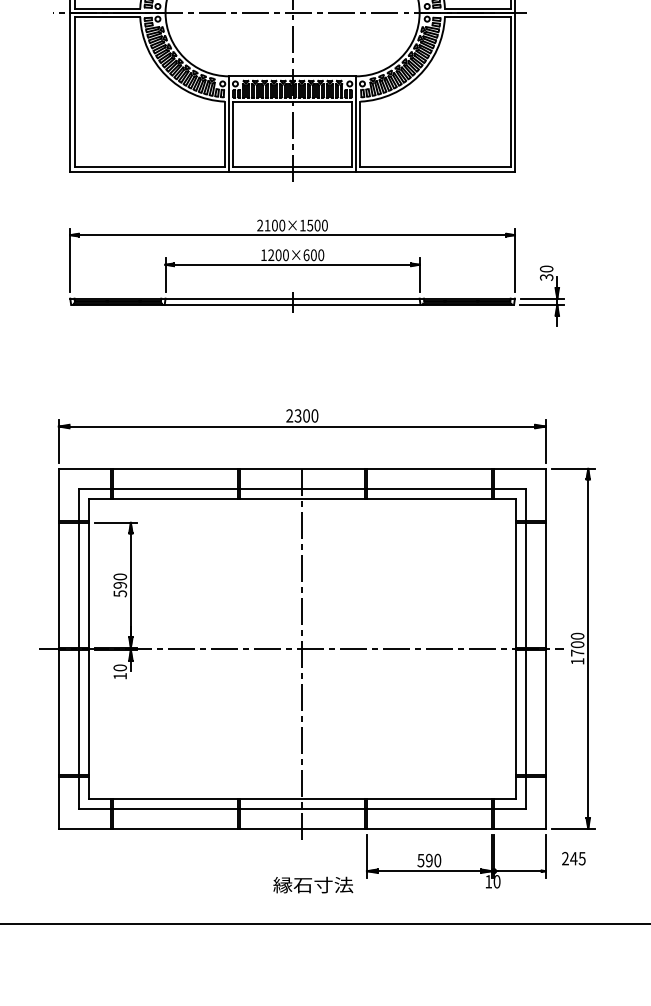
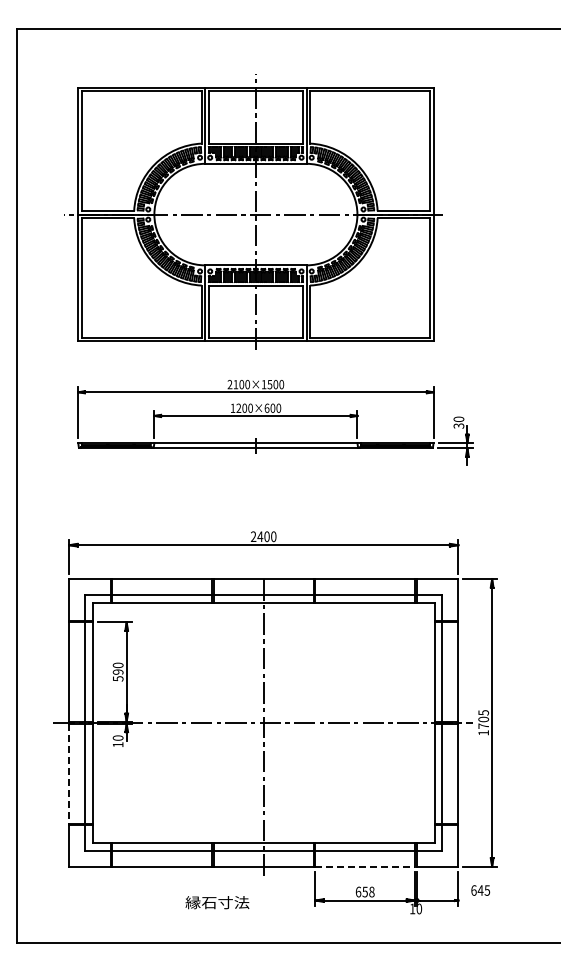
text: (298, 415) -> (260, 536), 2300 -> 2400
text: (577, 635) -> (483, 712), 1700 -> 1705
line: (59, 712) -> (69, 773), solid -> dashed
line: (429, 828) -> (365, 866), solid -> dashed
text: (564, 858) -> (473, 890), 245 -> 645
text: (428, 859) -> (364, 891), 590 -> 658
text: (313, 884) -> (217, 902), moved

